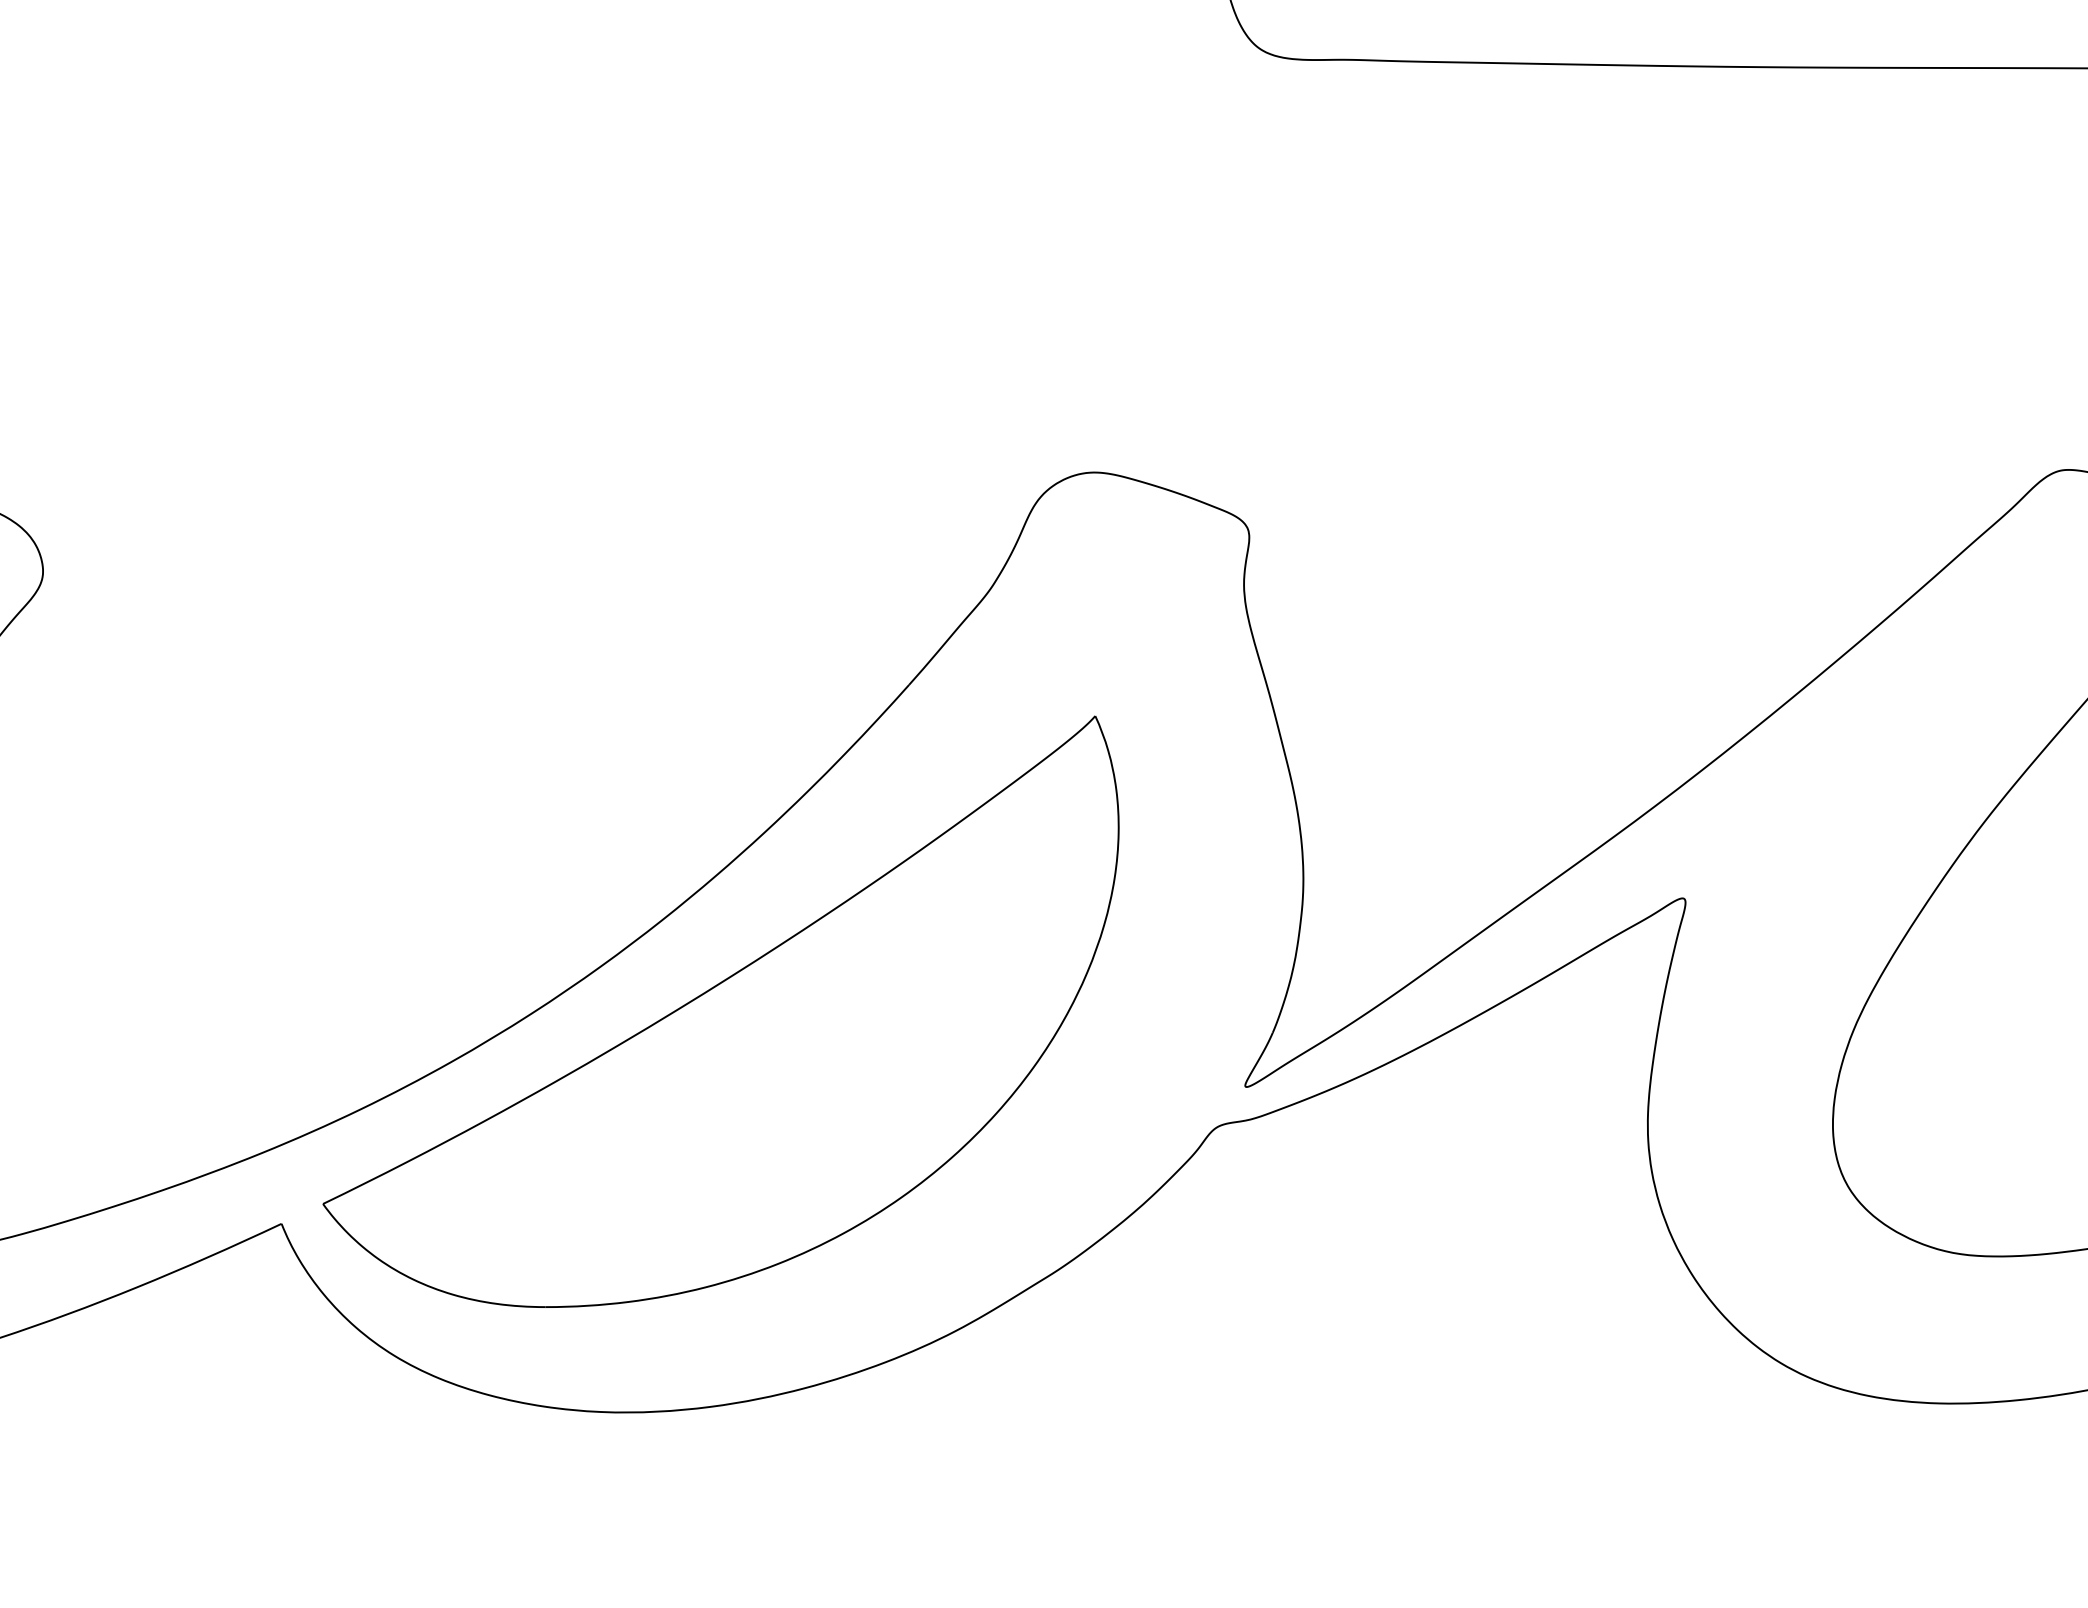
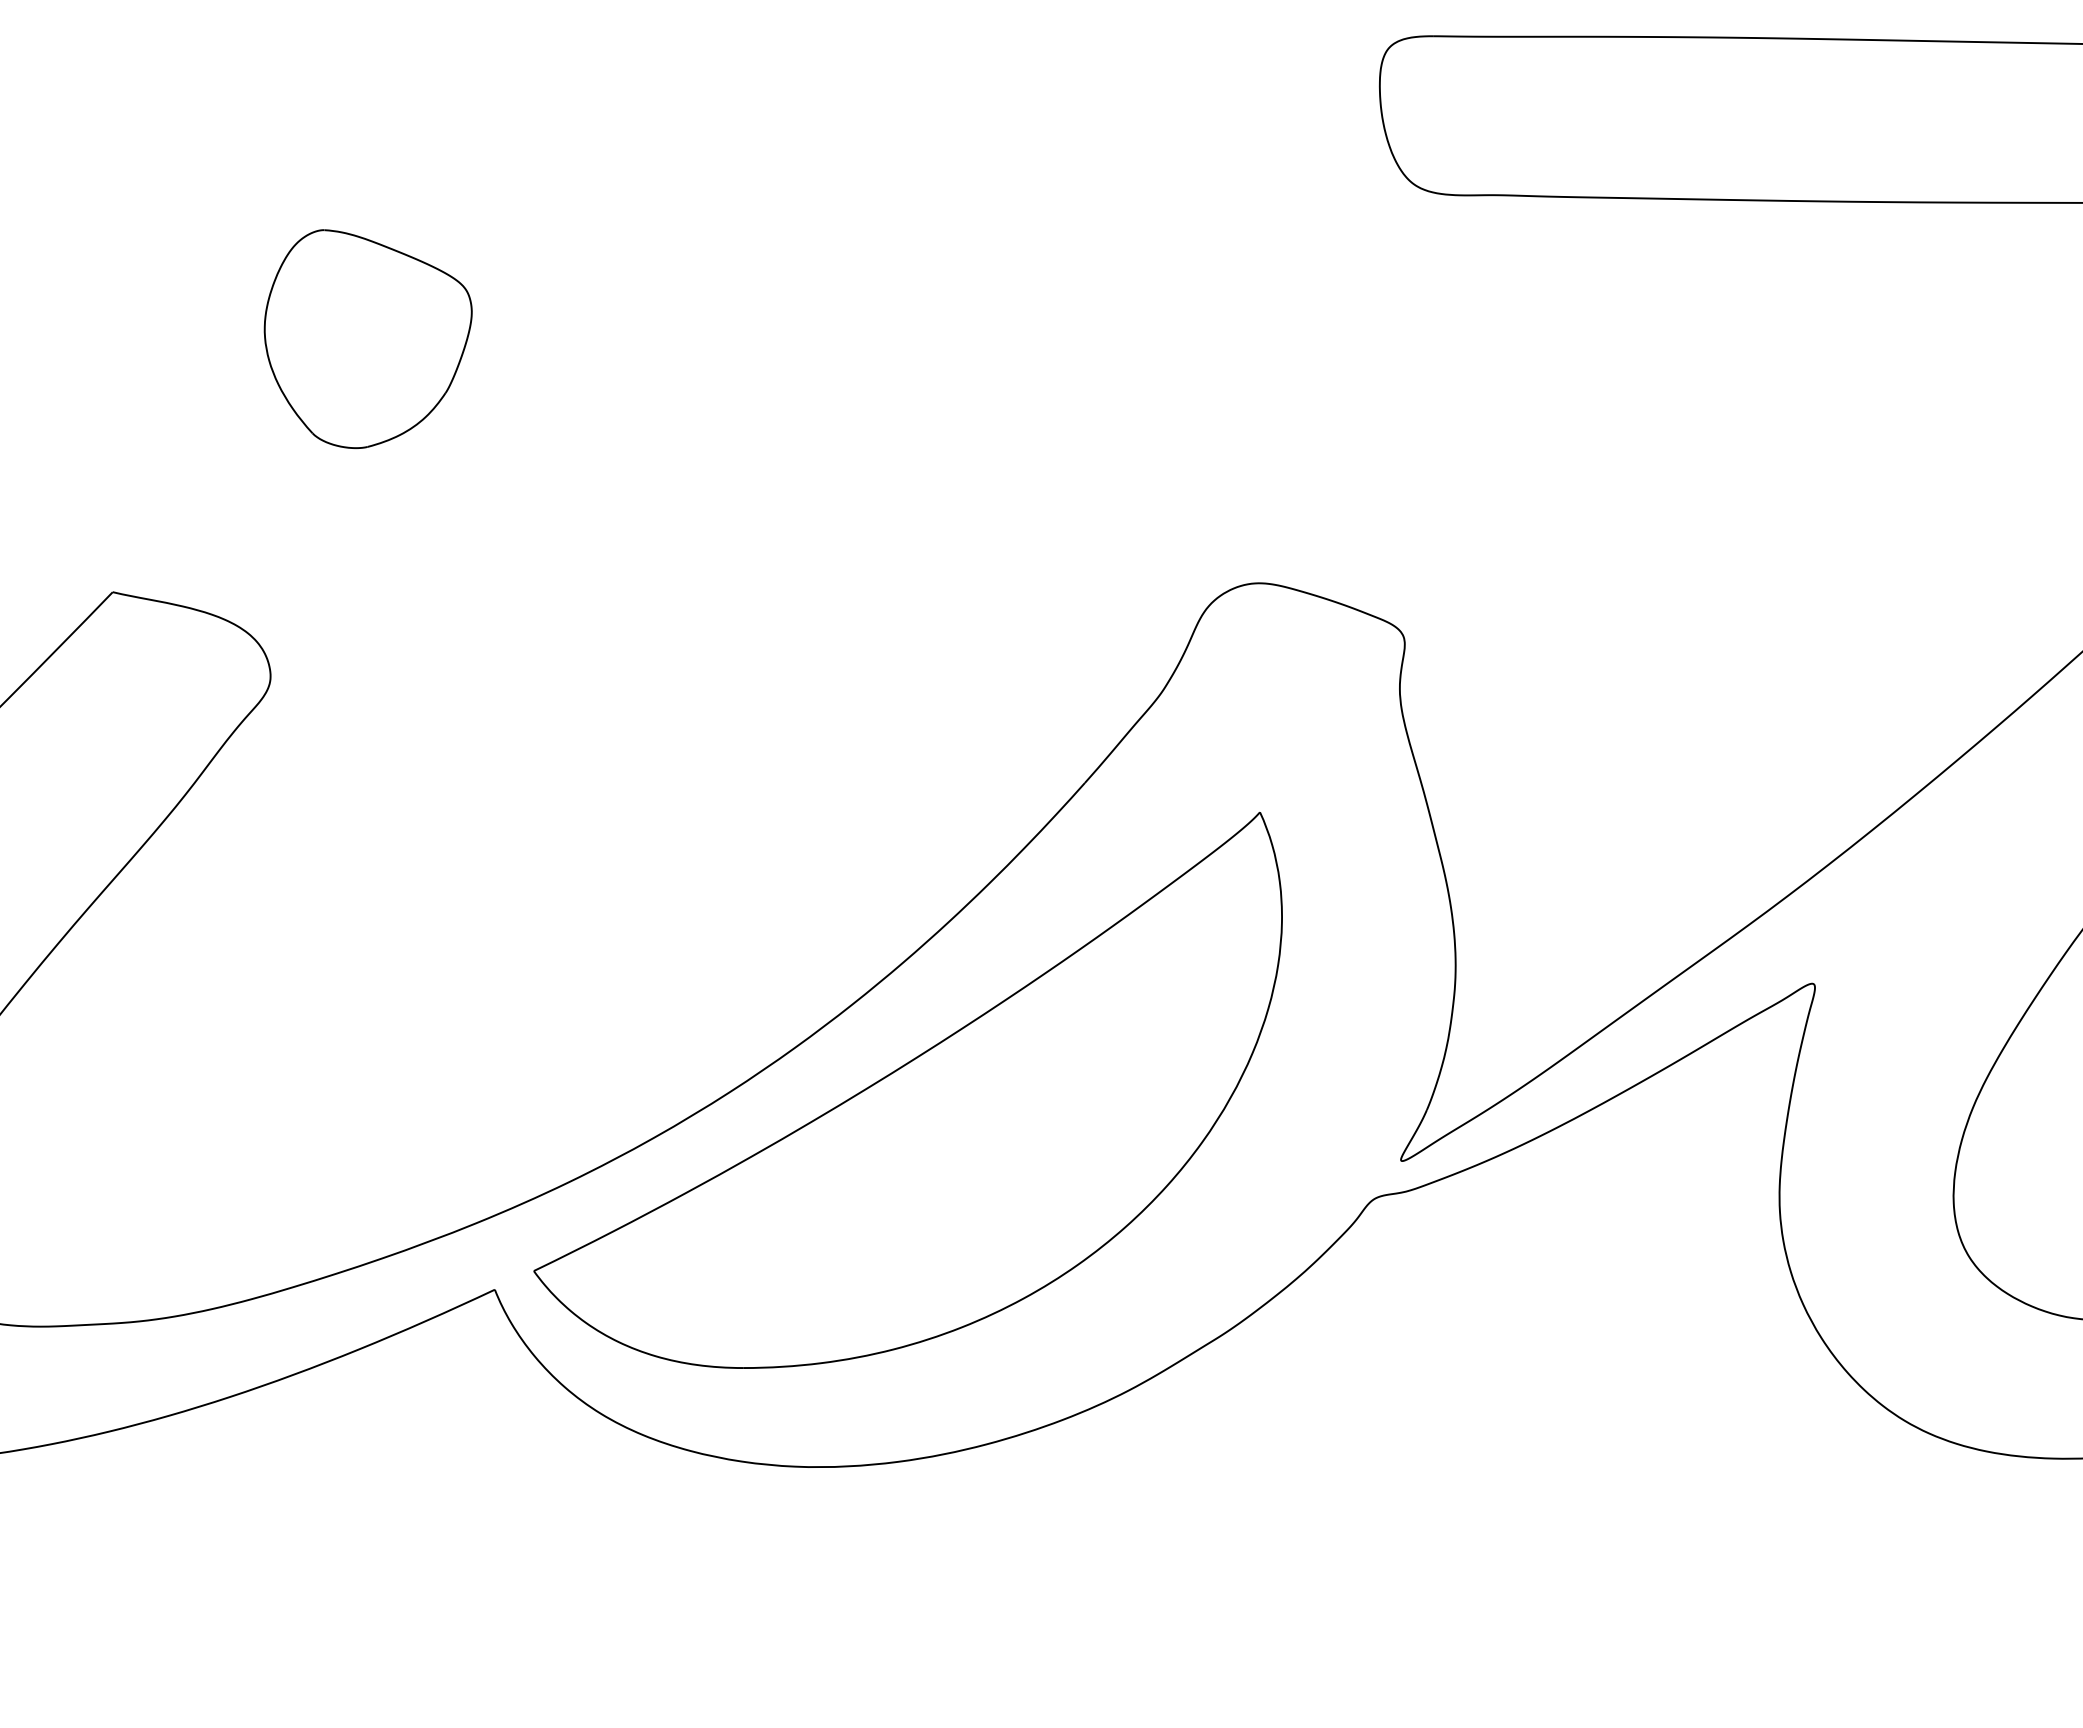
part: (146, 212) -> (367, 338), added

